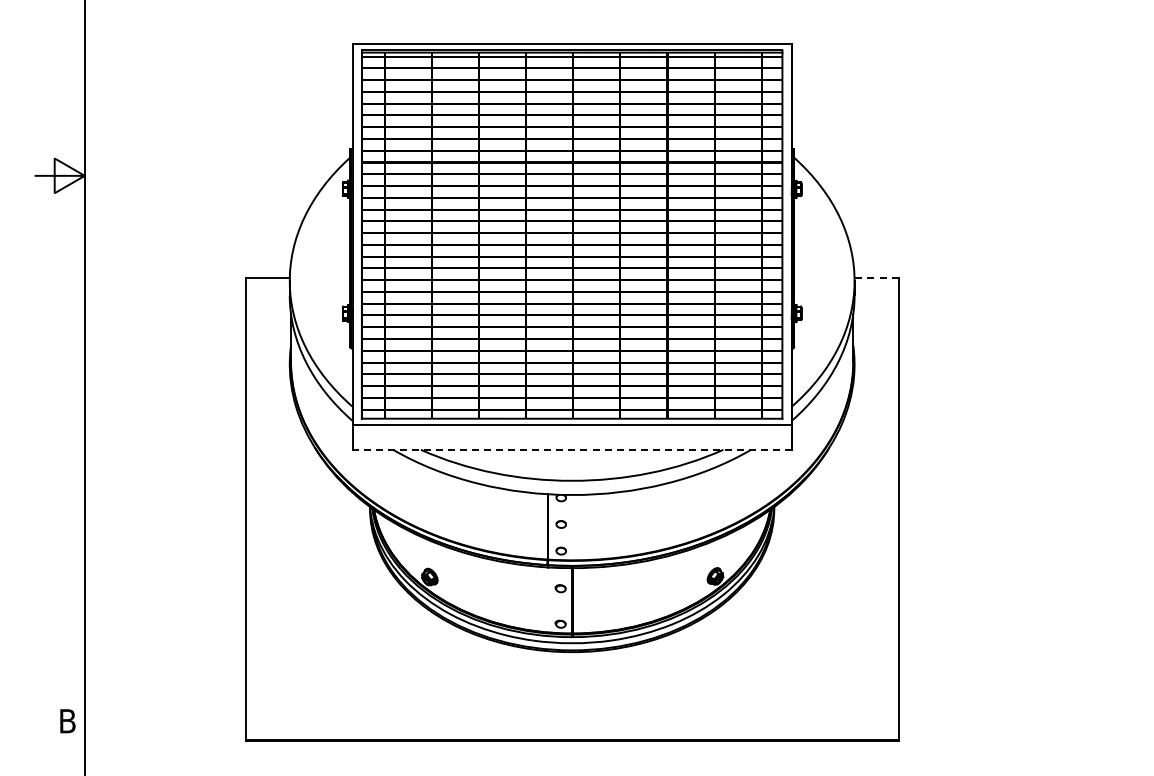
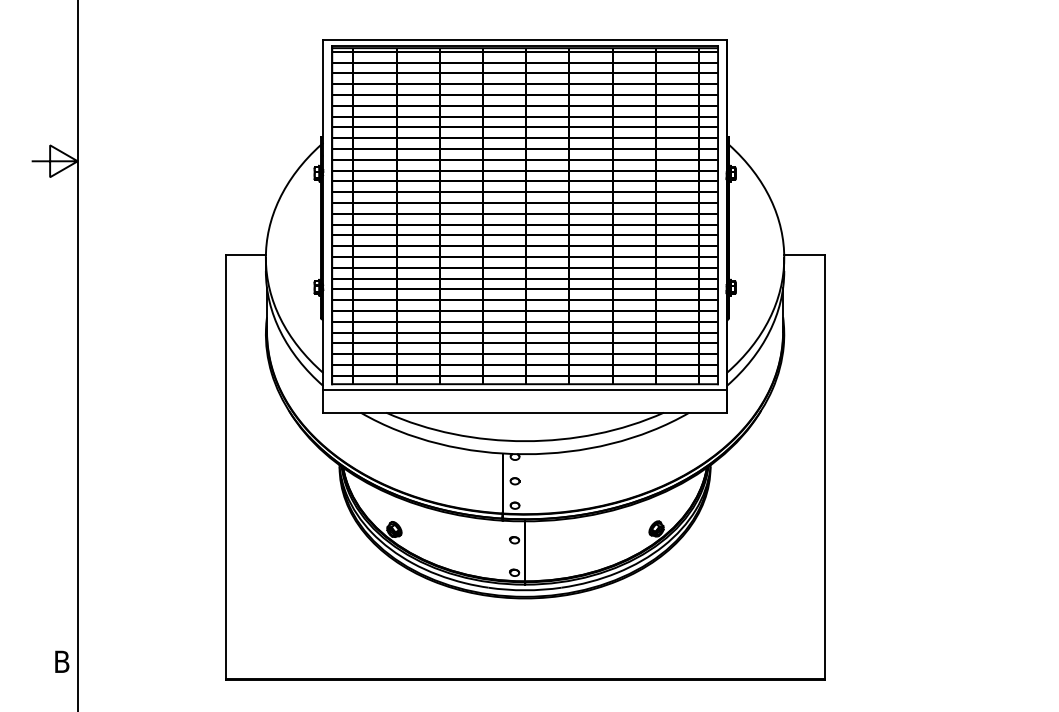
line: (876, 278) -> (804, 255), dashed -> solid
line: (572, 449) -> (525, 412), dashed -> solid

